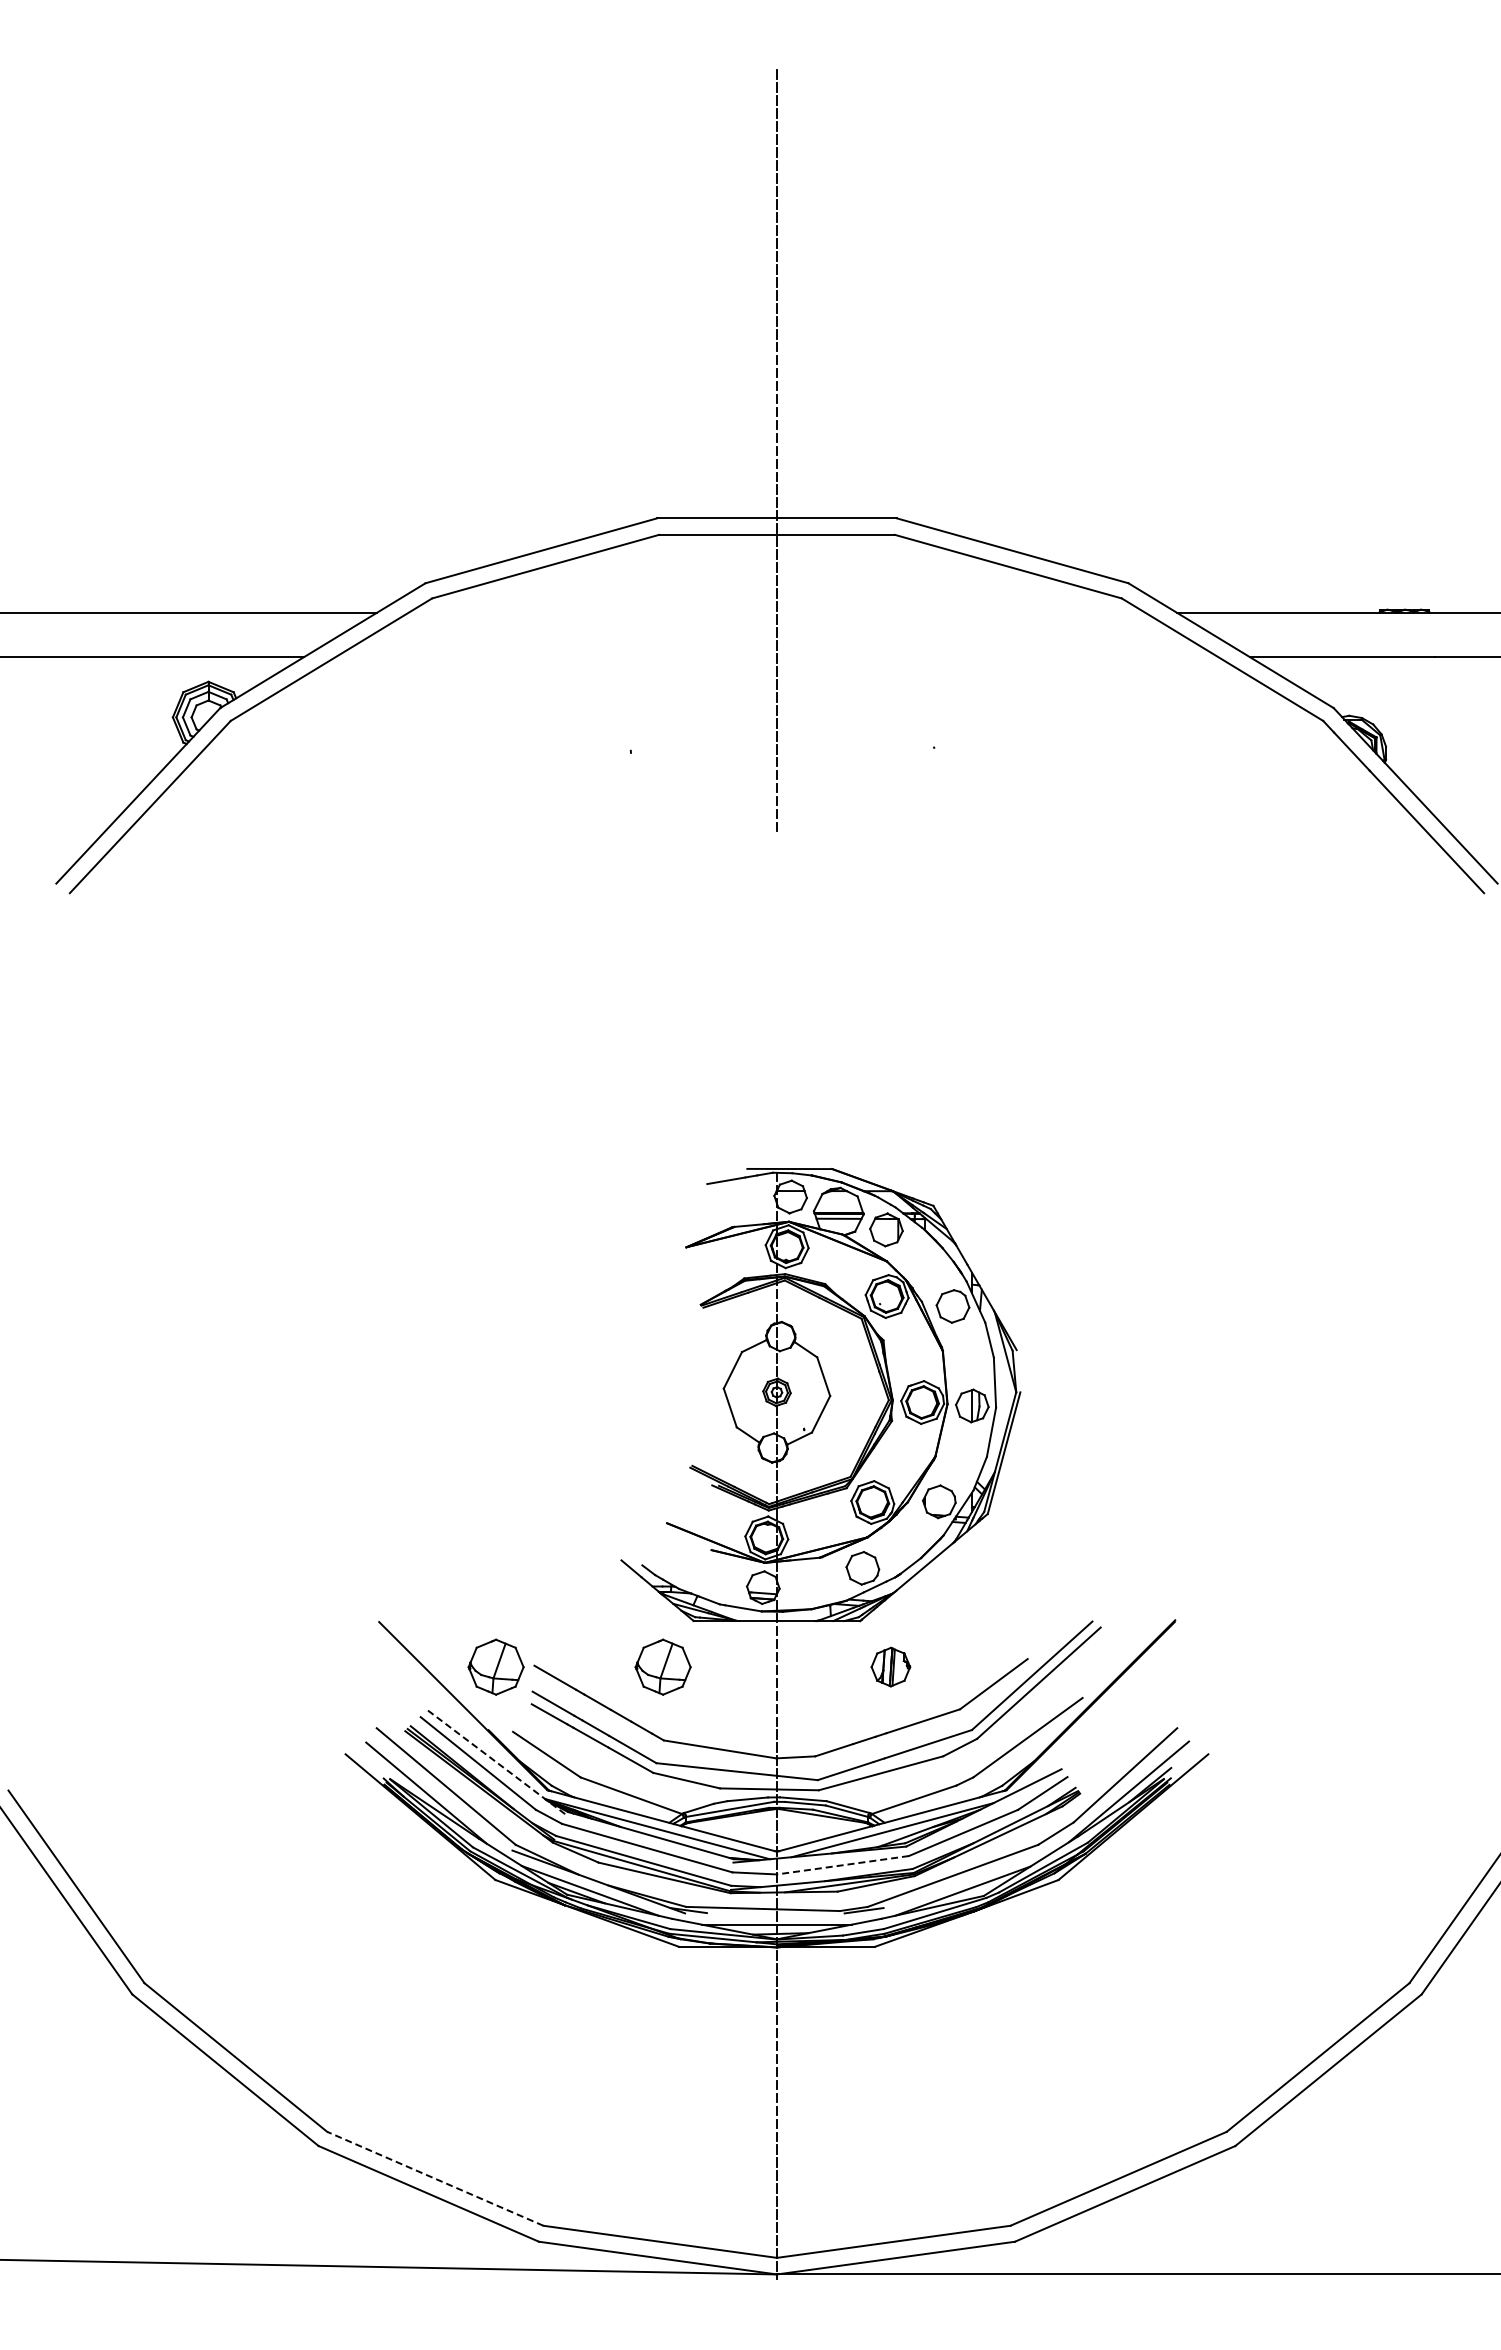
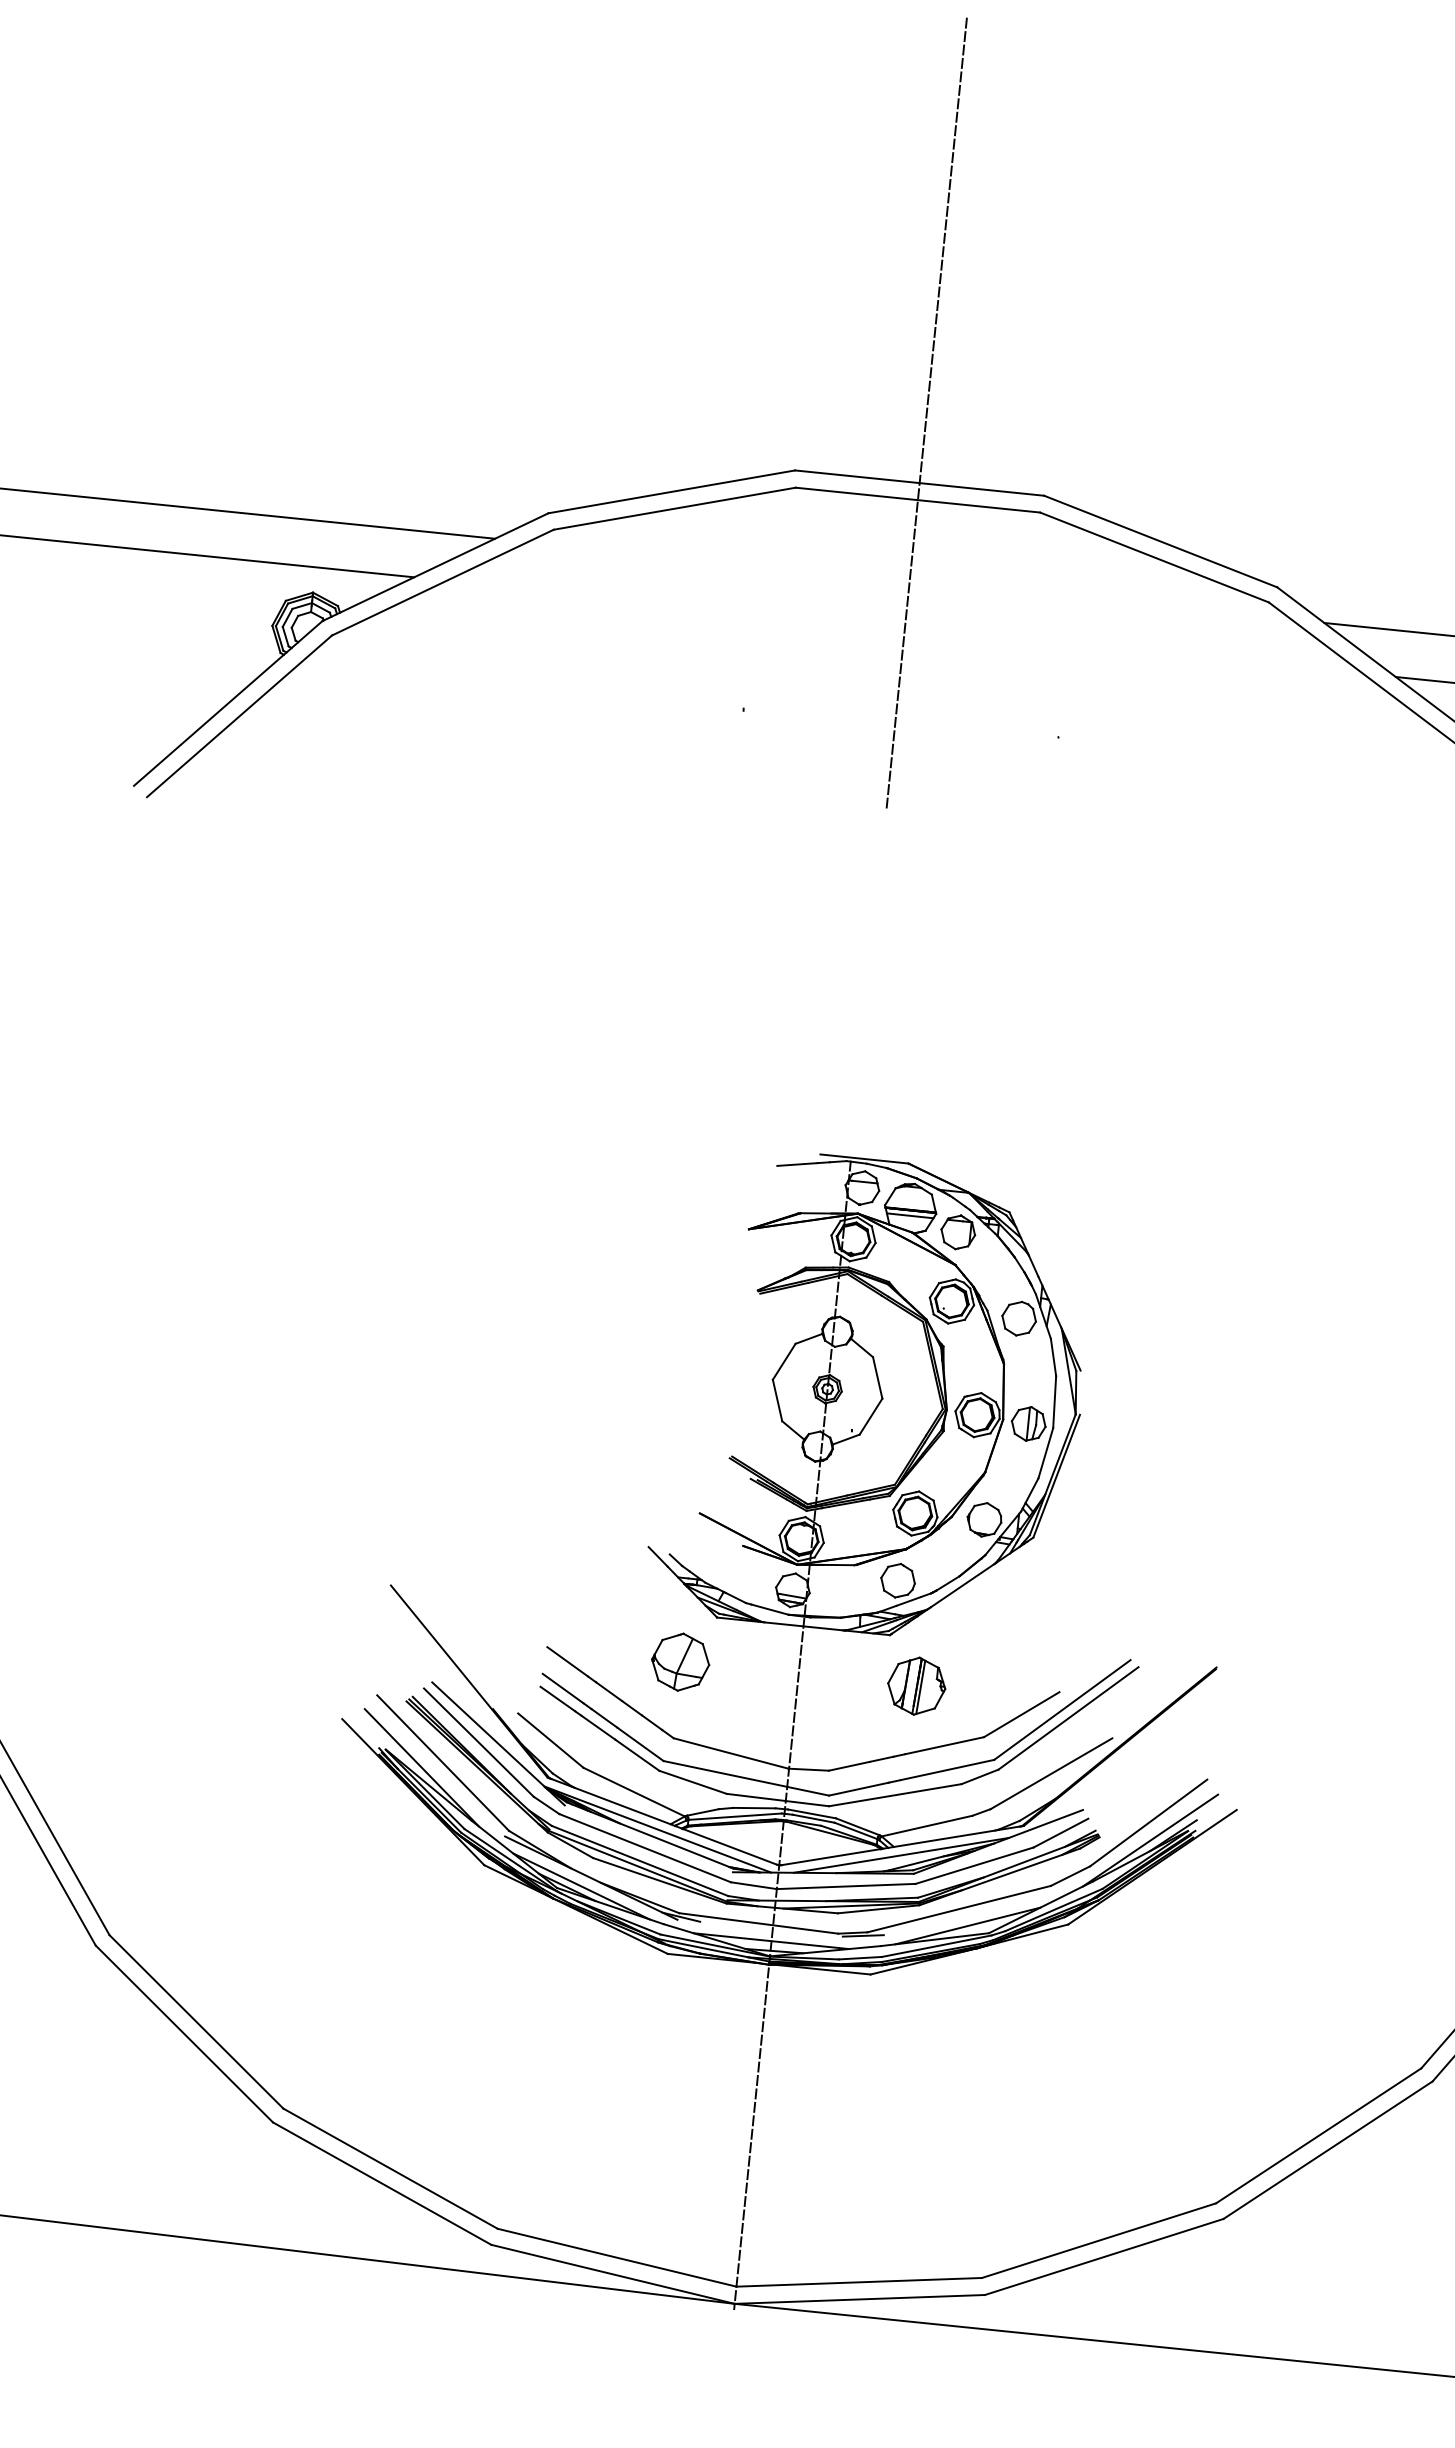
part: (495, 1666) -> (506, 1643), removed
part: (890, 1666) -> (916, 1685), size x1.43
line: (497, 1762) -> (498, 1743), dashed -> solid
line: (842, 1865) -> (845, 1886), dashed -> solid
line: (435, 2178) -> (390, 2168), dashed -> solid

